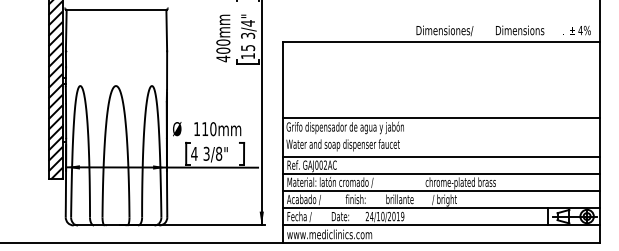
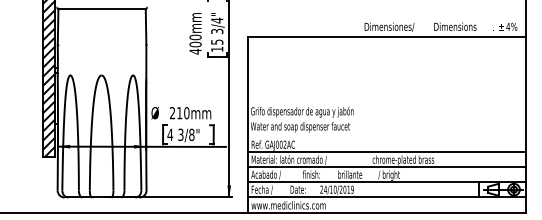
line: (441, 118) -> (386, 103), removed
text: (196, 128) -> (172, 112), 110mm -> 210mm
line: (441, 156) -> (386, 137), removed

